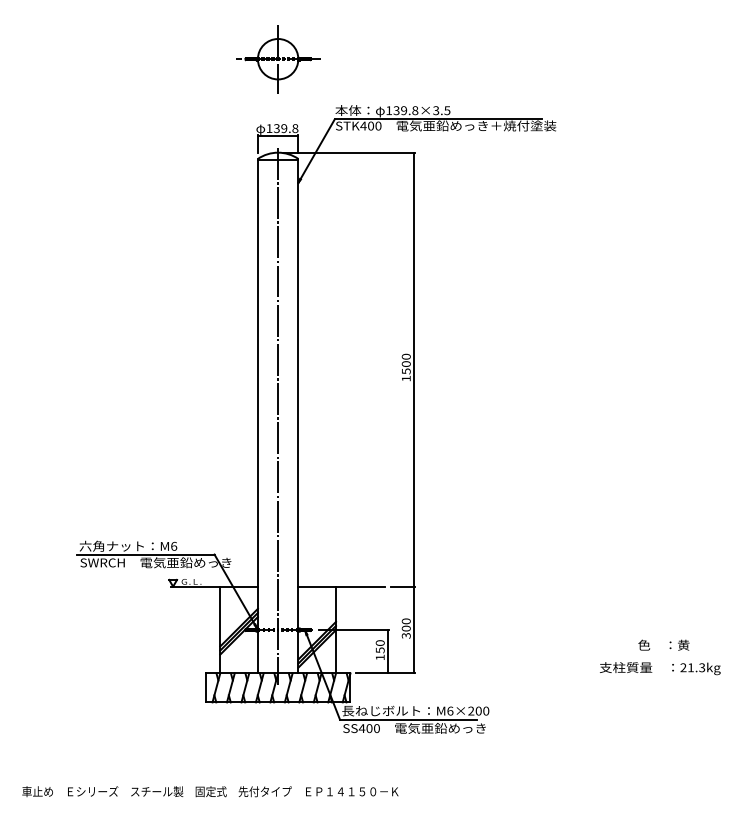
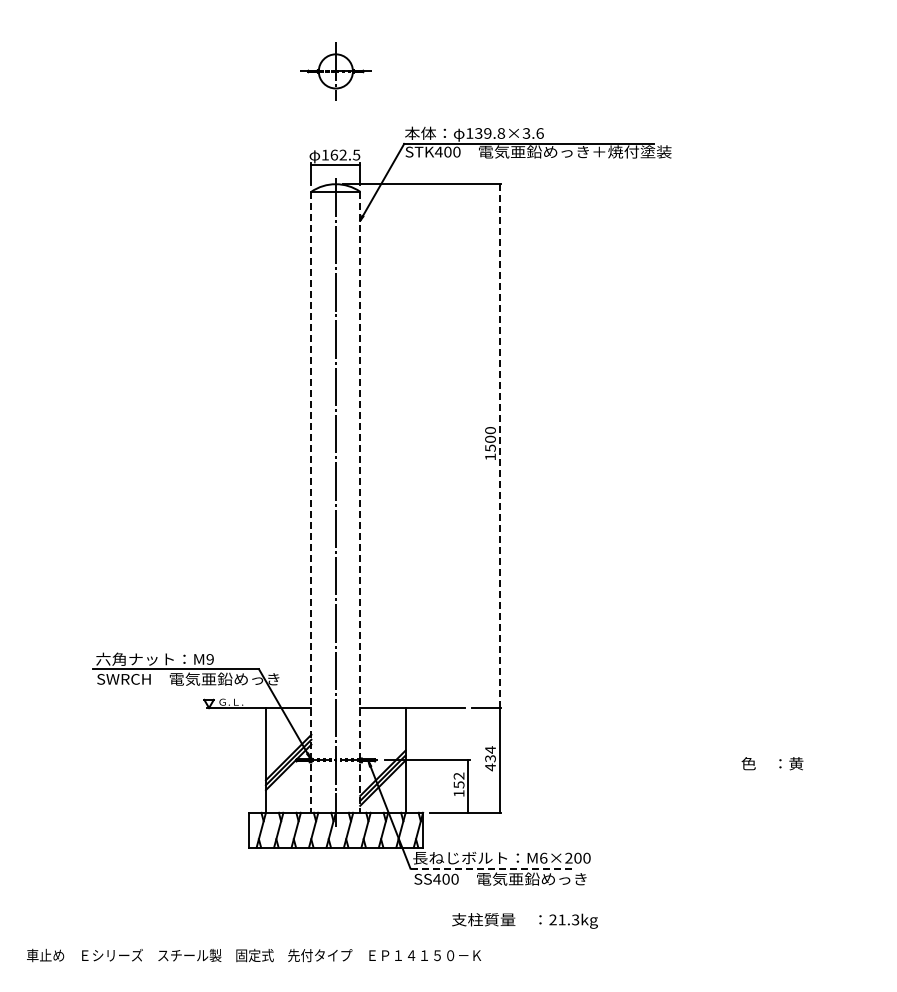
part: (277, 59) -> (335, 71), size x0.7
text: (446, 110) -> (539, 133), 139.8×3.5 -> 139.8×3.6
text: (286, 128) -> (345, 154), 139.8 -> 162.5
line: (413, 369) -> (499, 446), solid -> dashed
line: (257, 417) -> (311, 503), solid -> dashed
line: (298, 417) -> (360, 503), solid -> dashed
text: (173, 546) -> (209, 659), M6 -> M9
text: (406, 628) -> (490, 758), 300 -> 434
text: (379, 642) -> (458, 775), 150 -> 152
text: (663, 645) -> (772, 763), moved
text: (659, 668) -> (524, 920), moved
line: (408, 719) -> (493, 868), solid -> dashed

